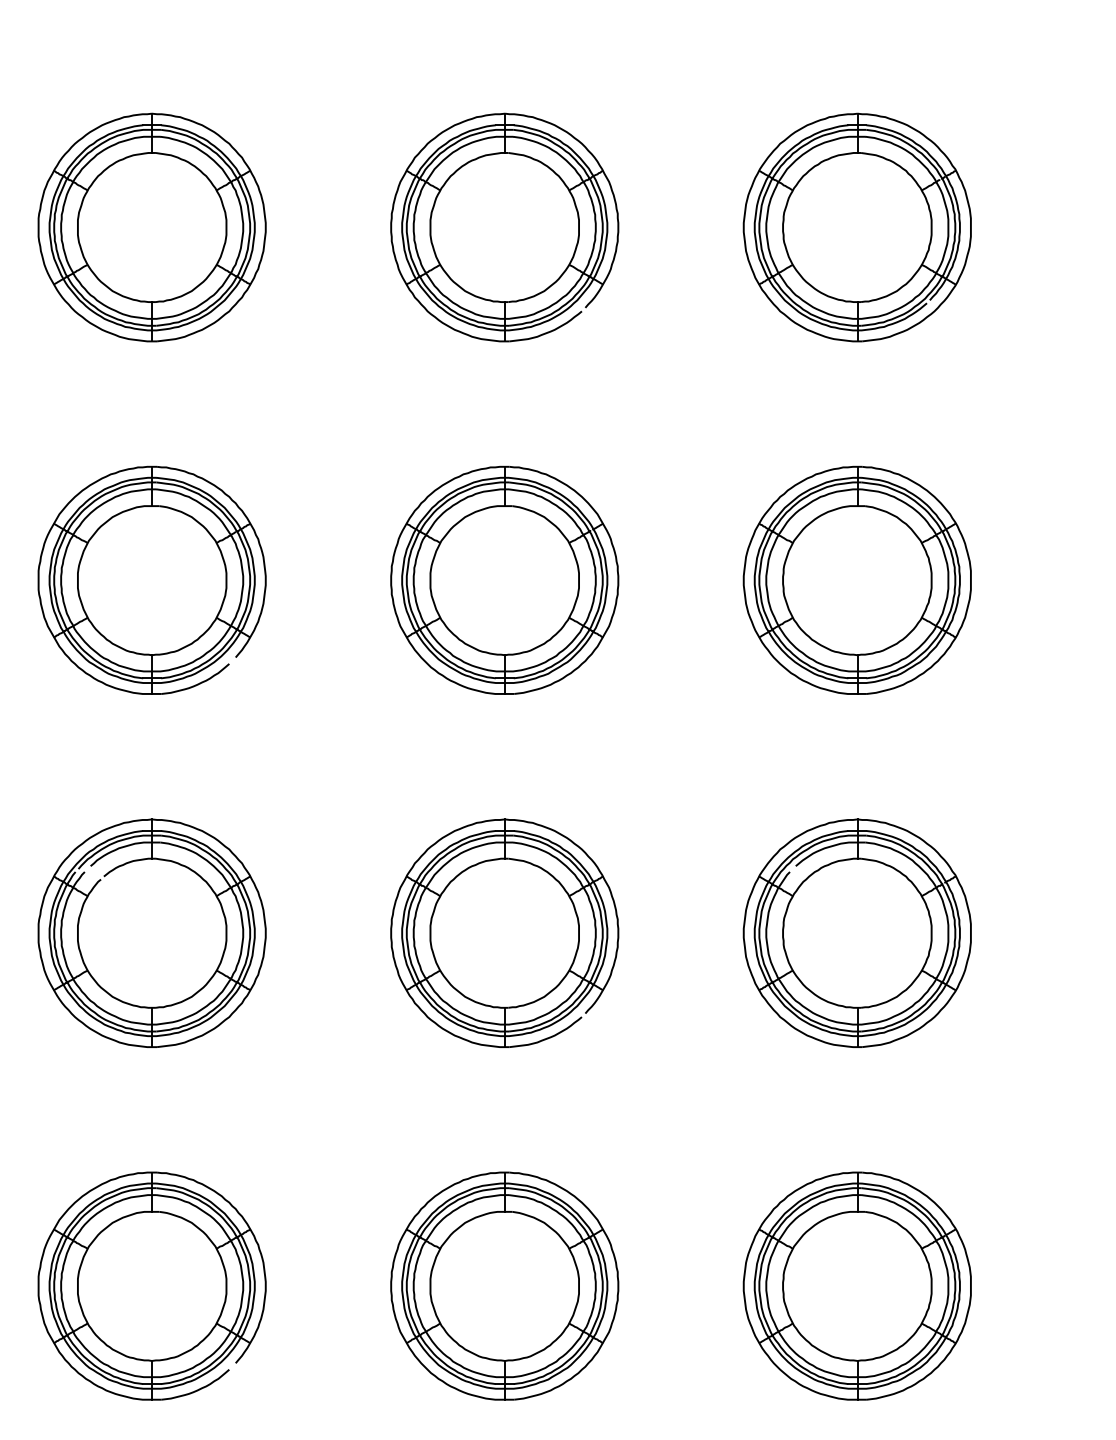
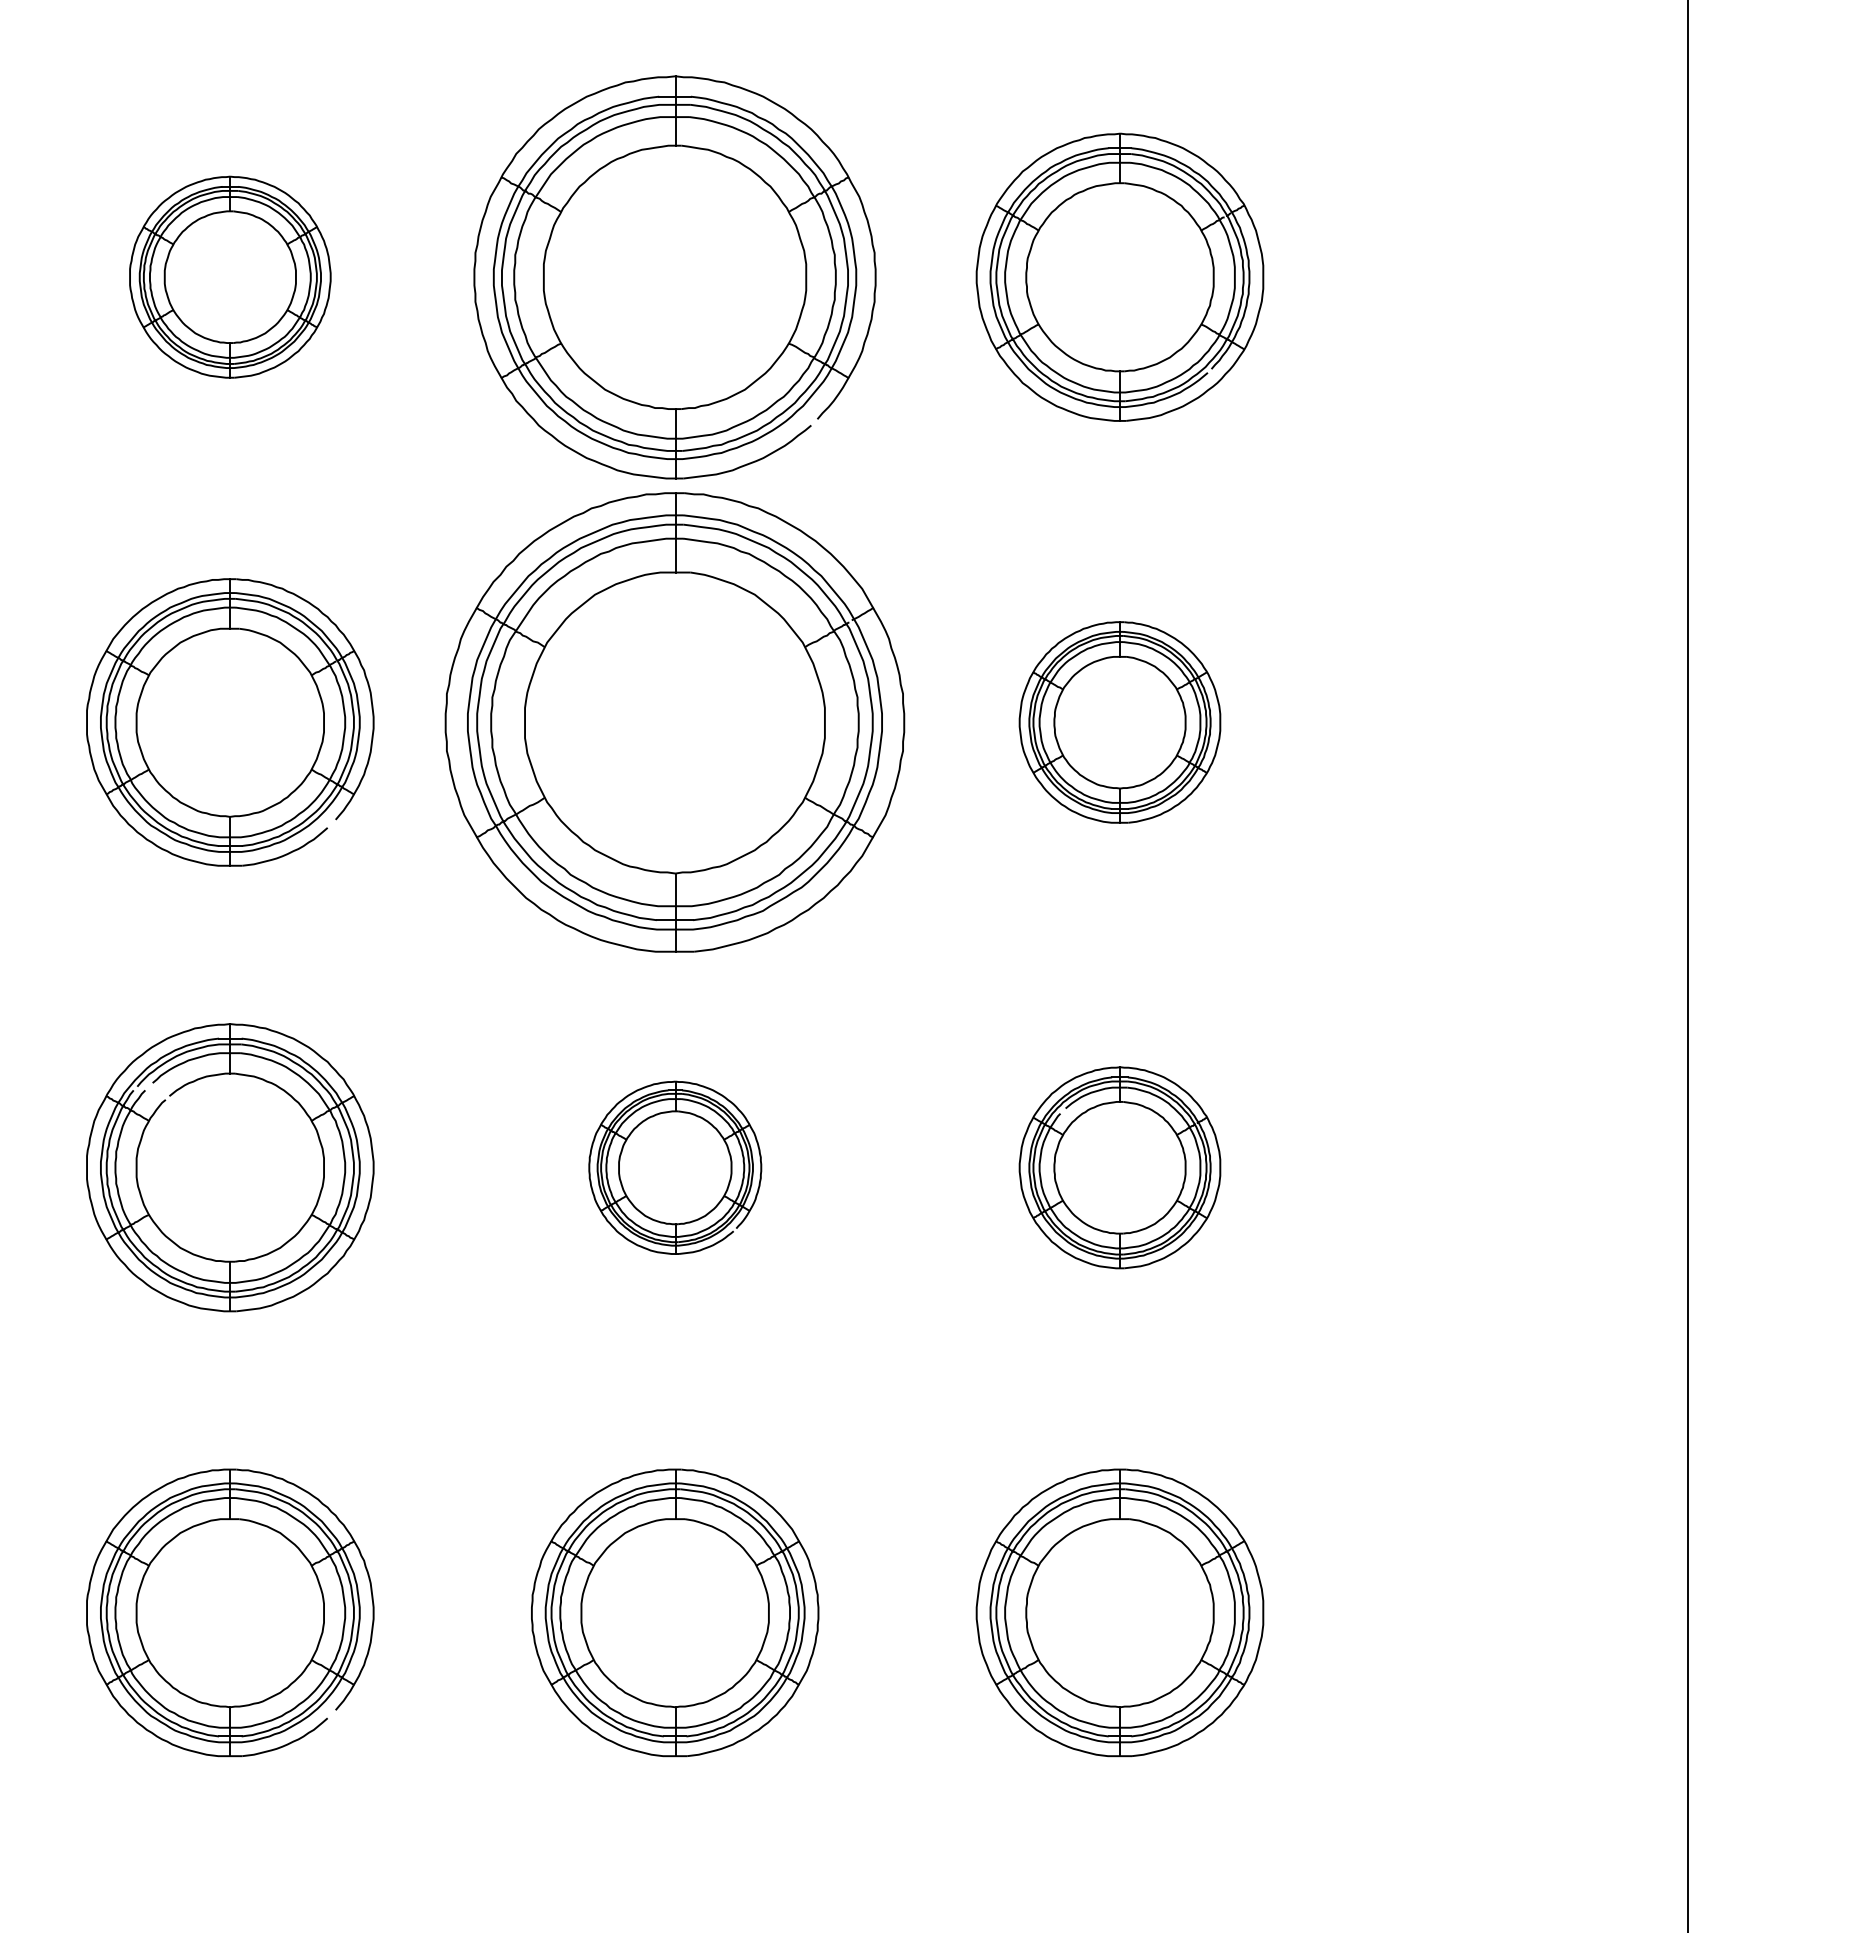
part: (152, 226) -> (230, 276), size x0.7
part: (505, 226) -> (675, 276), size x1.4
part: (505, 580) -> (675, 722), size x1.6
part: (856, 580) -> (1119, 722), size x0.7
part: (505, 933) -> (675, 1167), size x0.6
part: (856, 933) -> (1119, 1167), size x0.7

